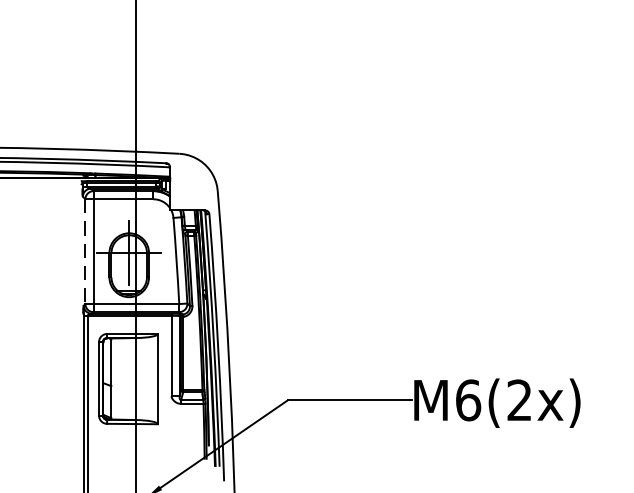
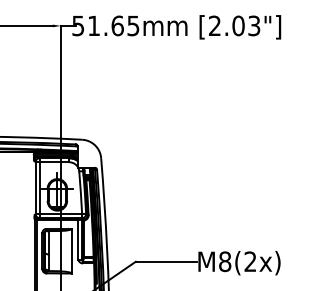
line: (85, 252) -> (35, 188), dashed -> solid
text: (469, 399) -> (225, 261), M6(2x) -> M8(2x)

